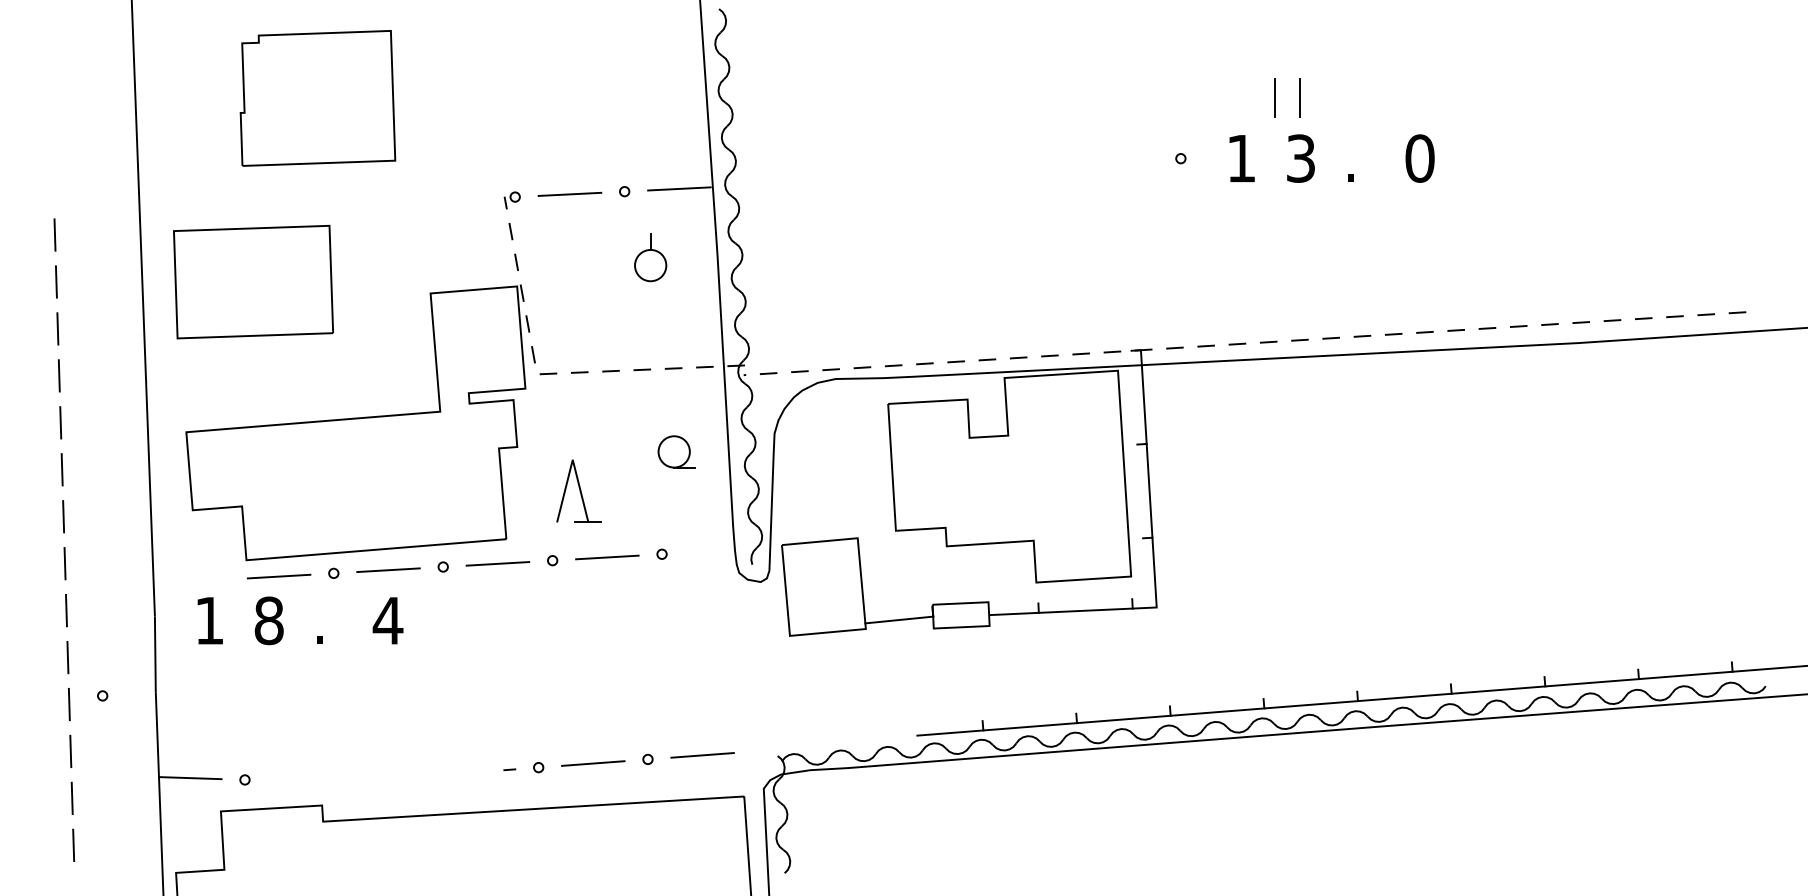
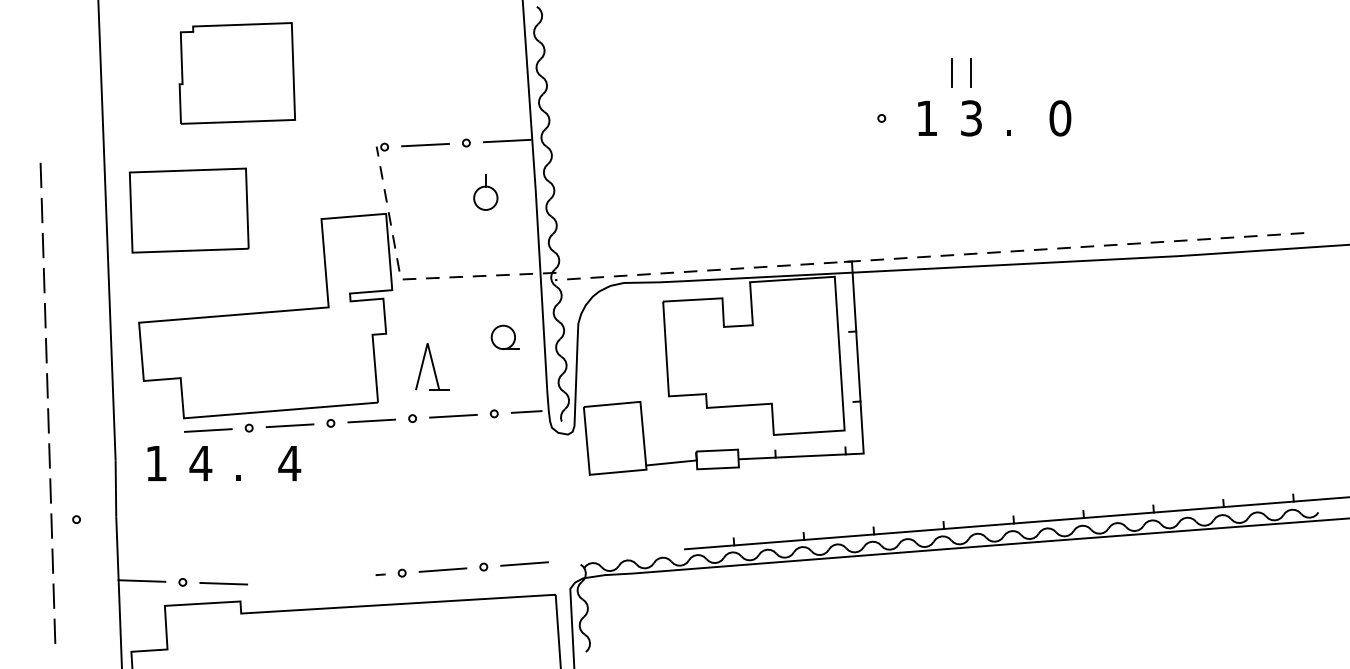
line: (705, 551) -> (526, 411), added
text: (268, 620) -> (200, 463), 8 -> 4
line: (299, 781) -> (223, 583), added

